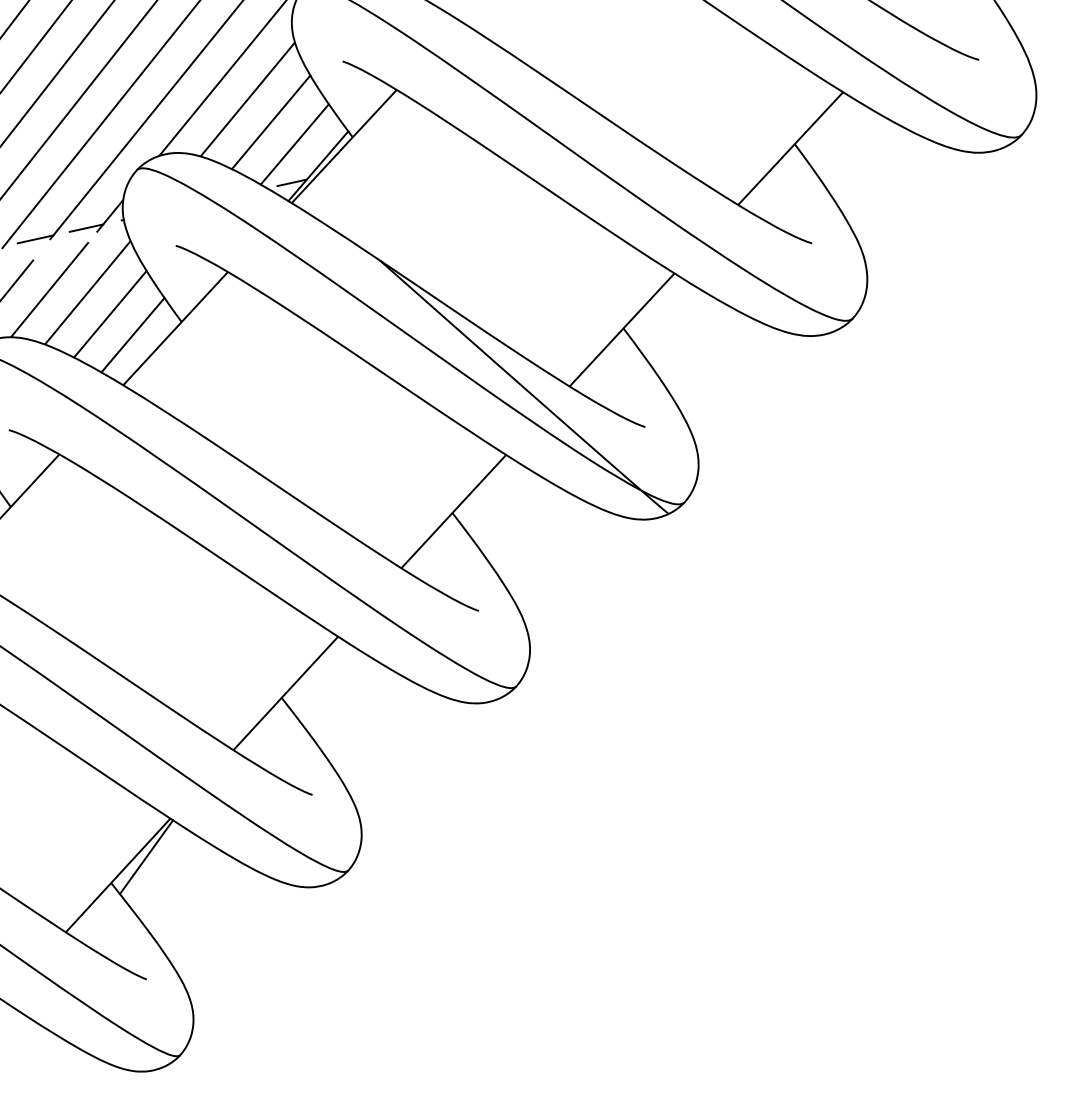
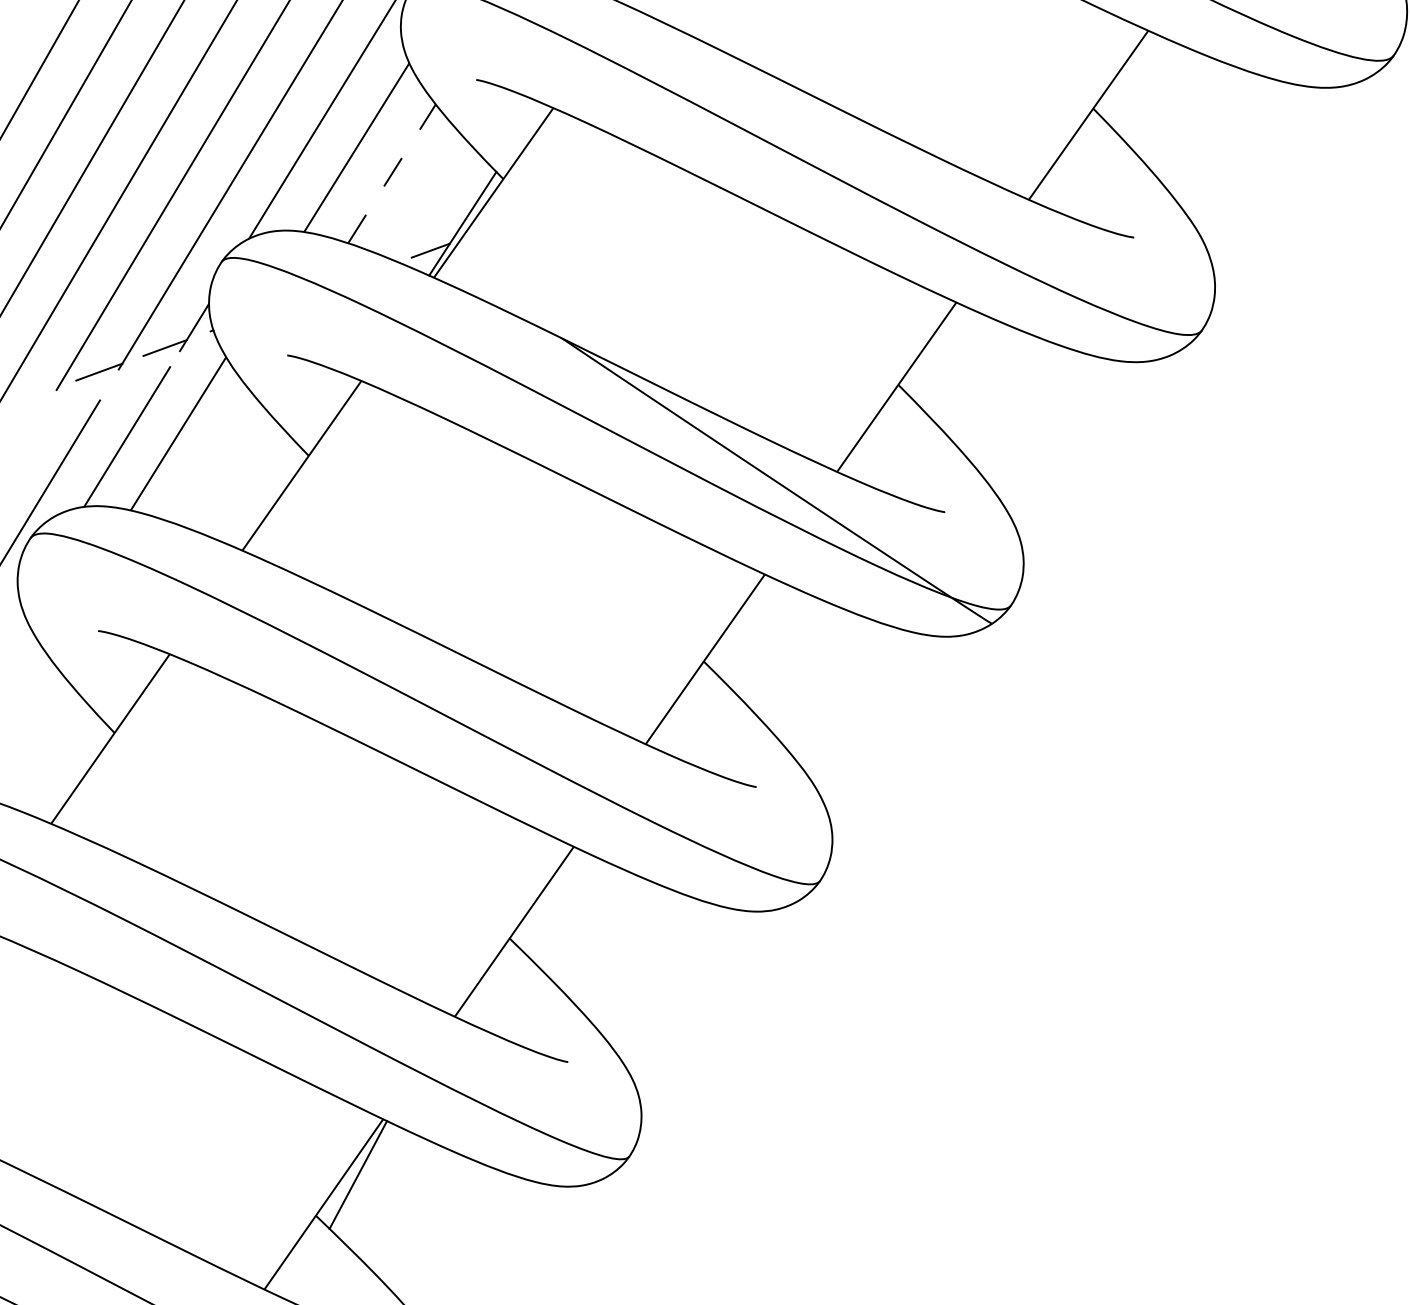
line: (271, 121) -> (392, 172), solid -> dashed
line: (294, 144) -> (427, 199), removed
line: (110, 313) -> (212, 457), removed
line: (132, 335) -> (245, 482), removed

